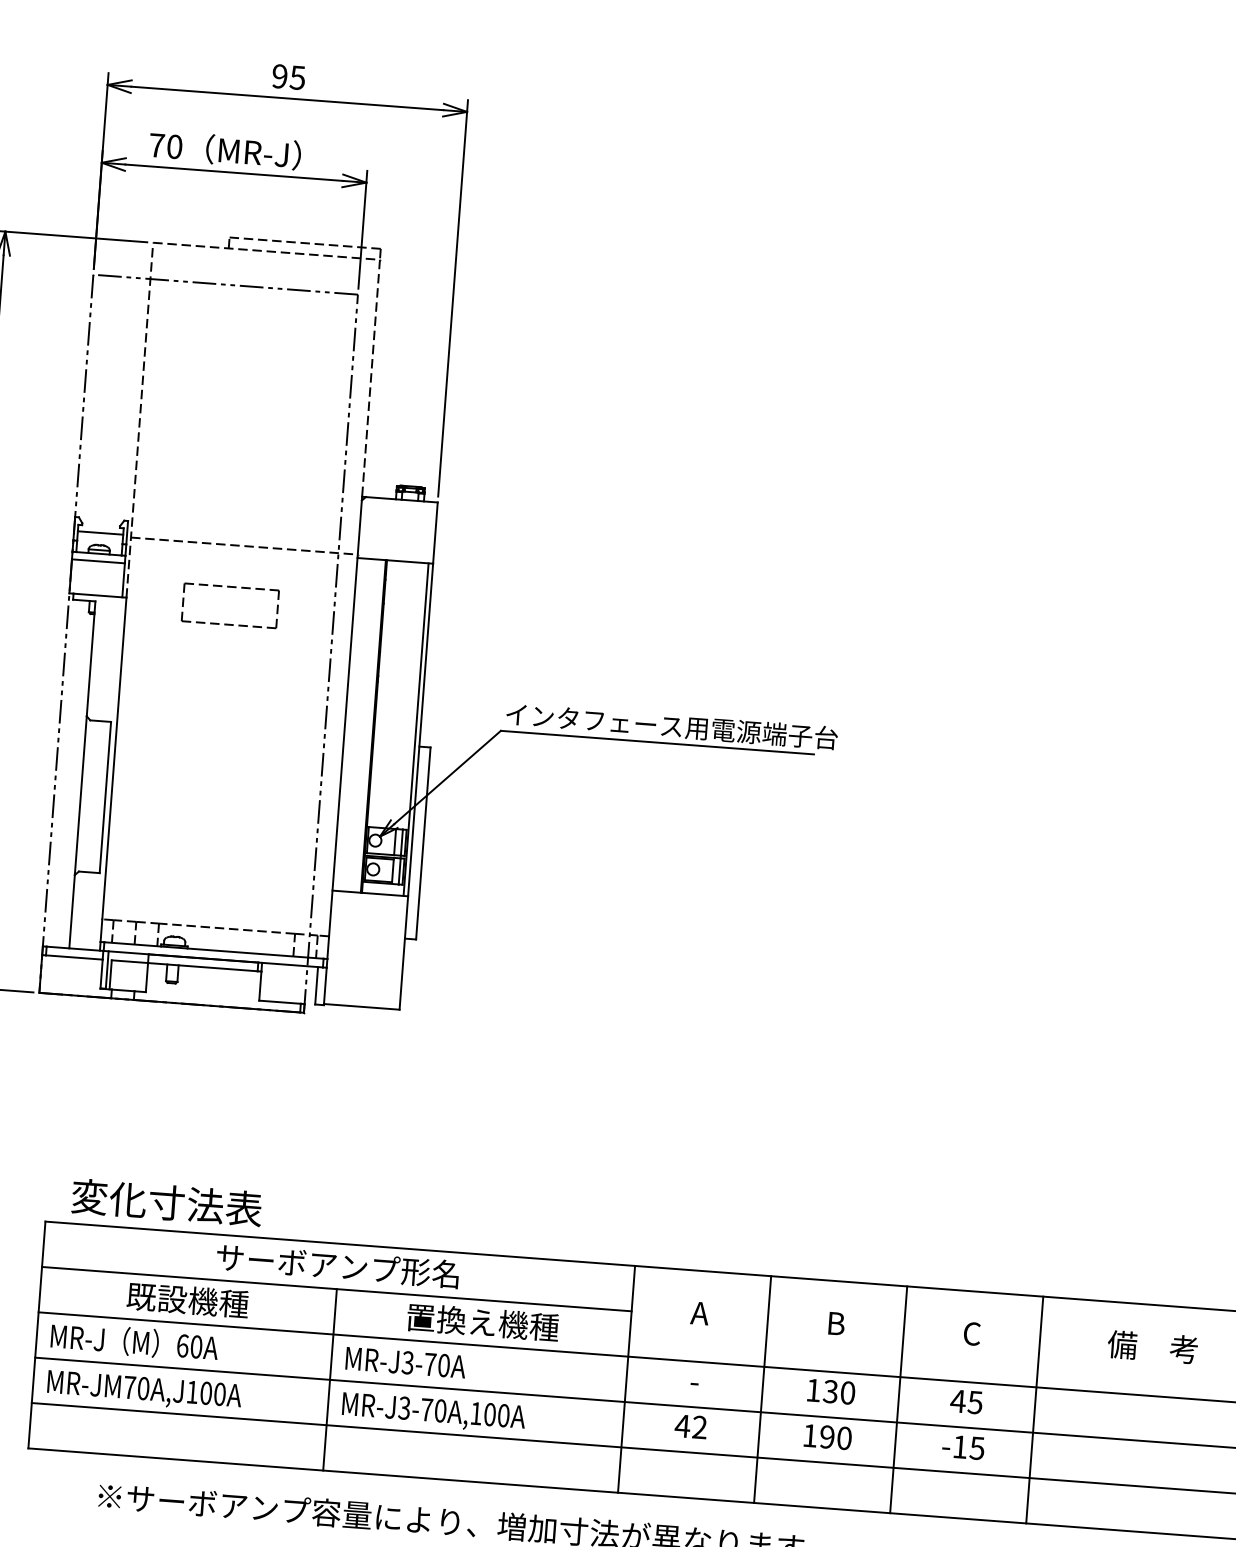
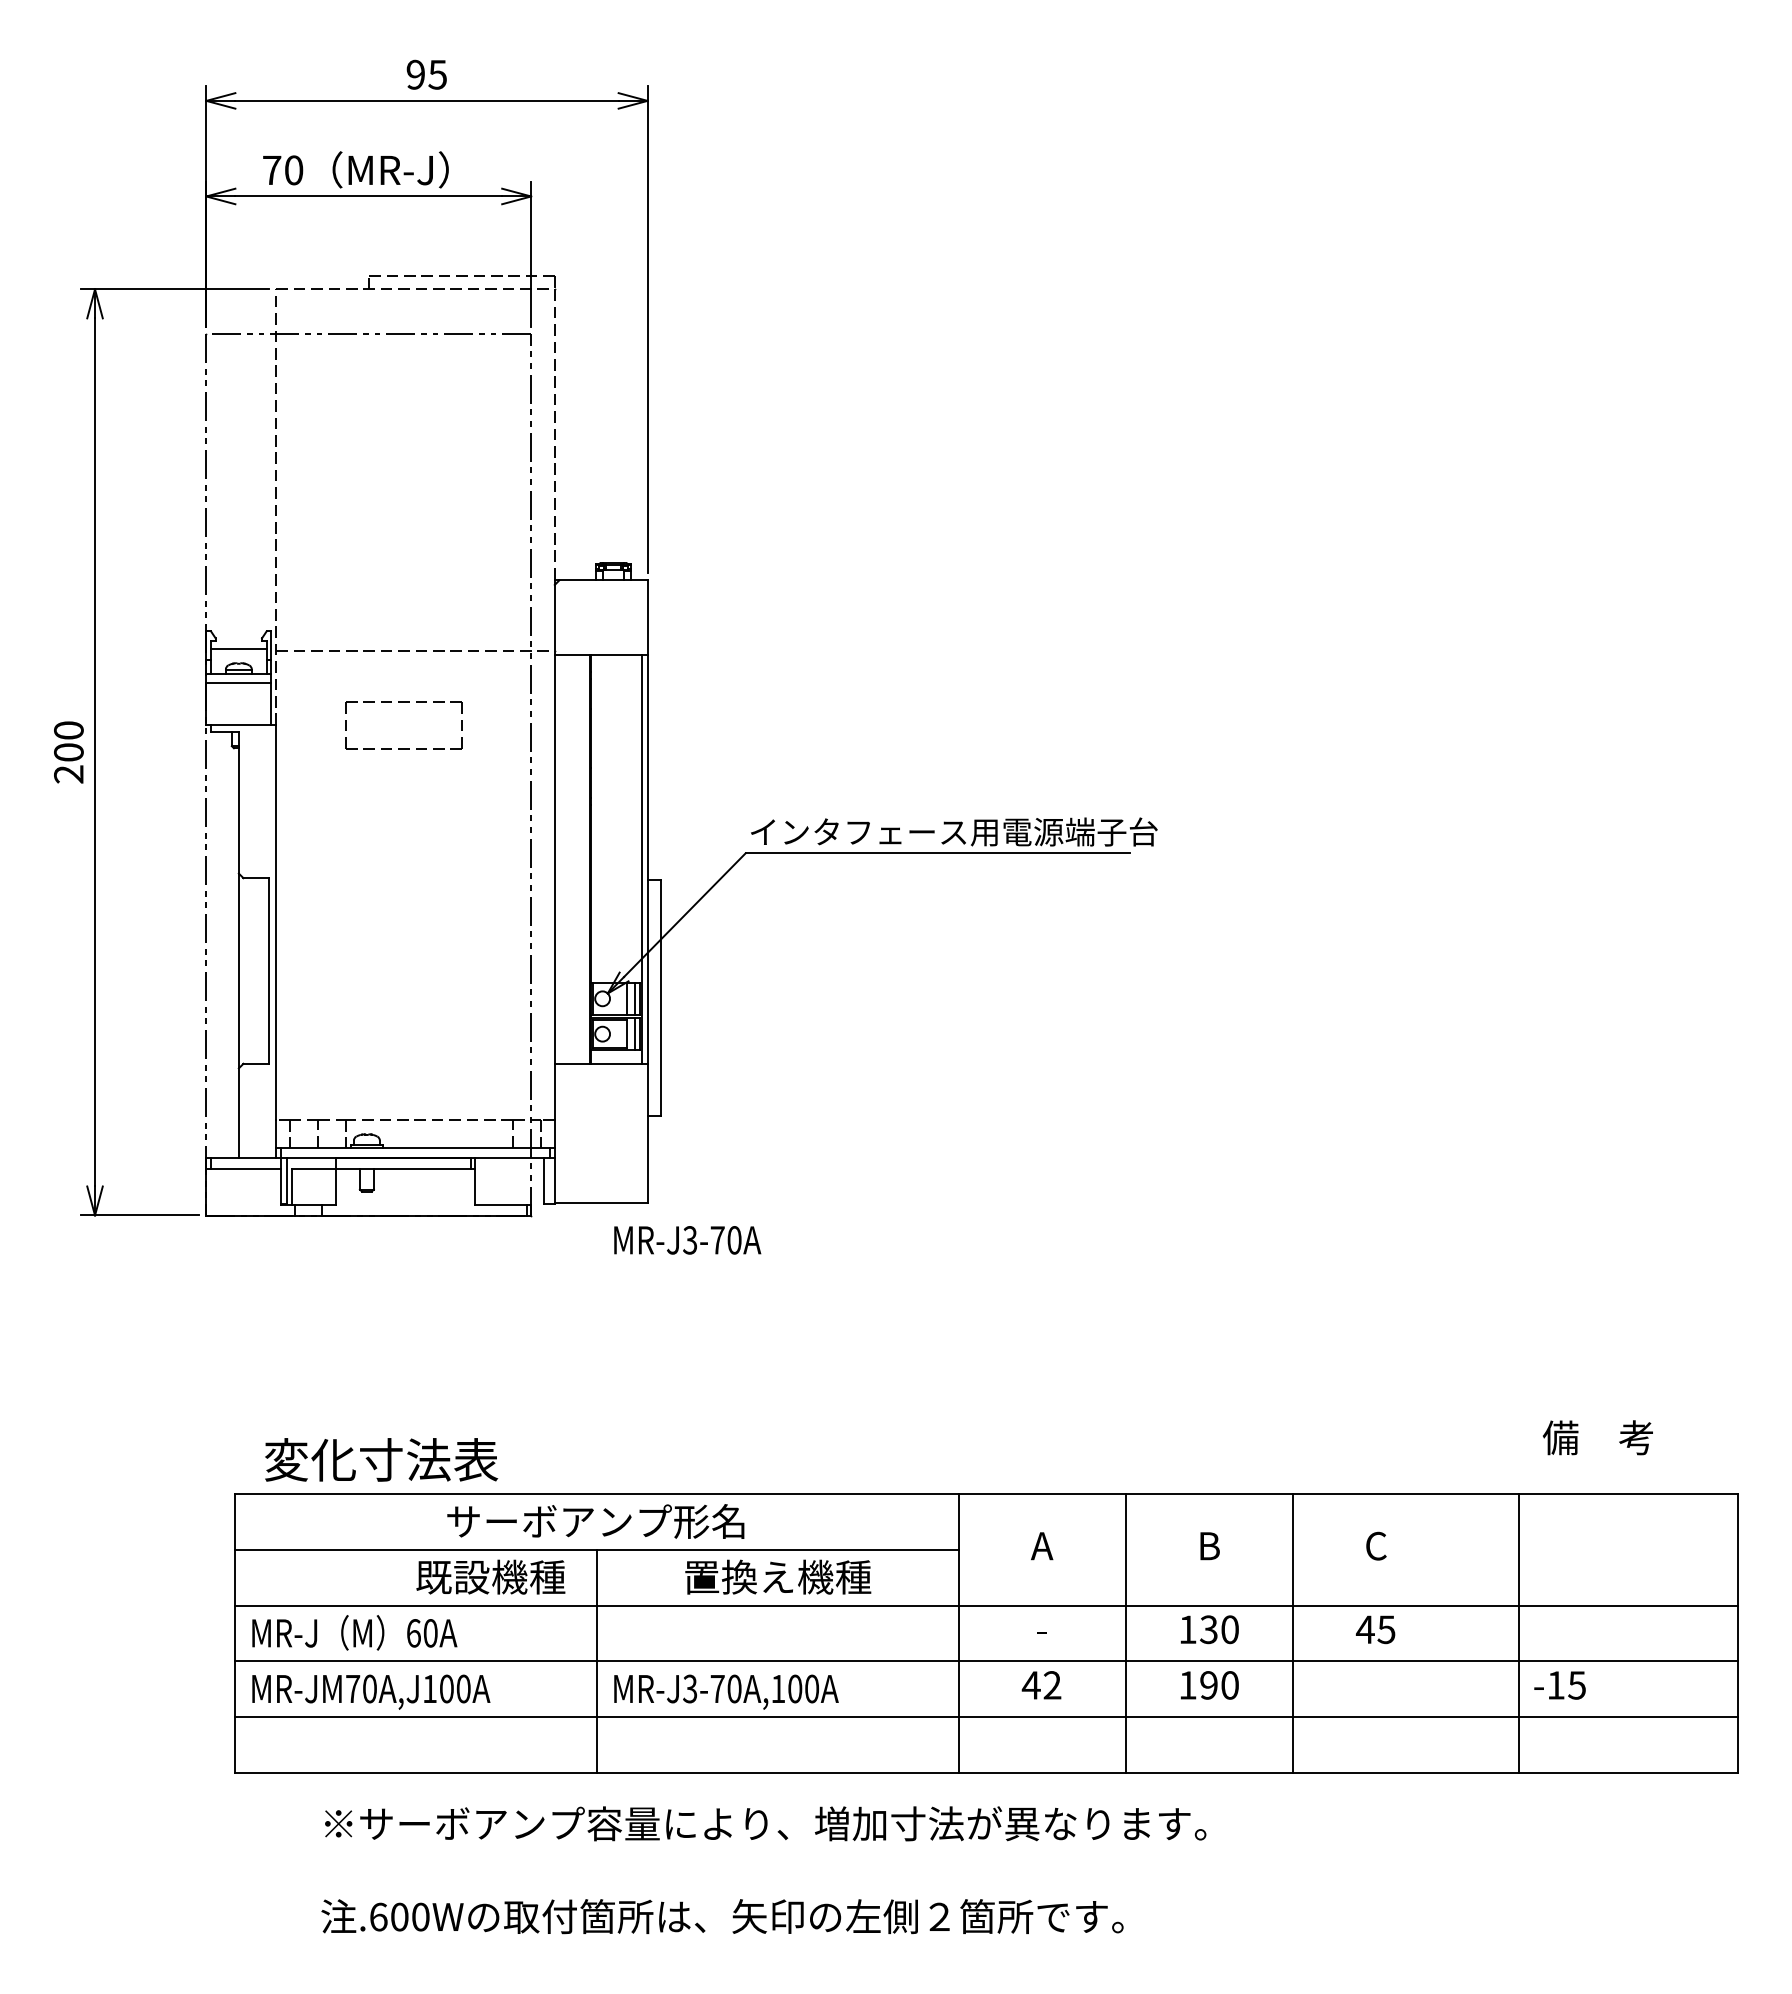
text: (187, 1299) -> (490, 1576), moved
text: (1152, 1346) -> (1597, 1437), moved
text: (405, 1362) -> (687, 1240), moved
line: (1034, 1410) -> (1518, 1633), moved
text: (962, 1447) -> (1559, 1685), moved

